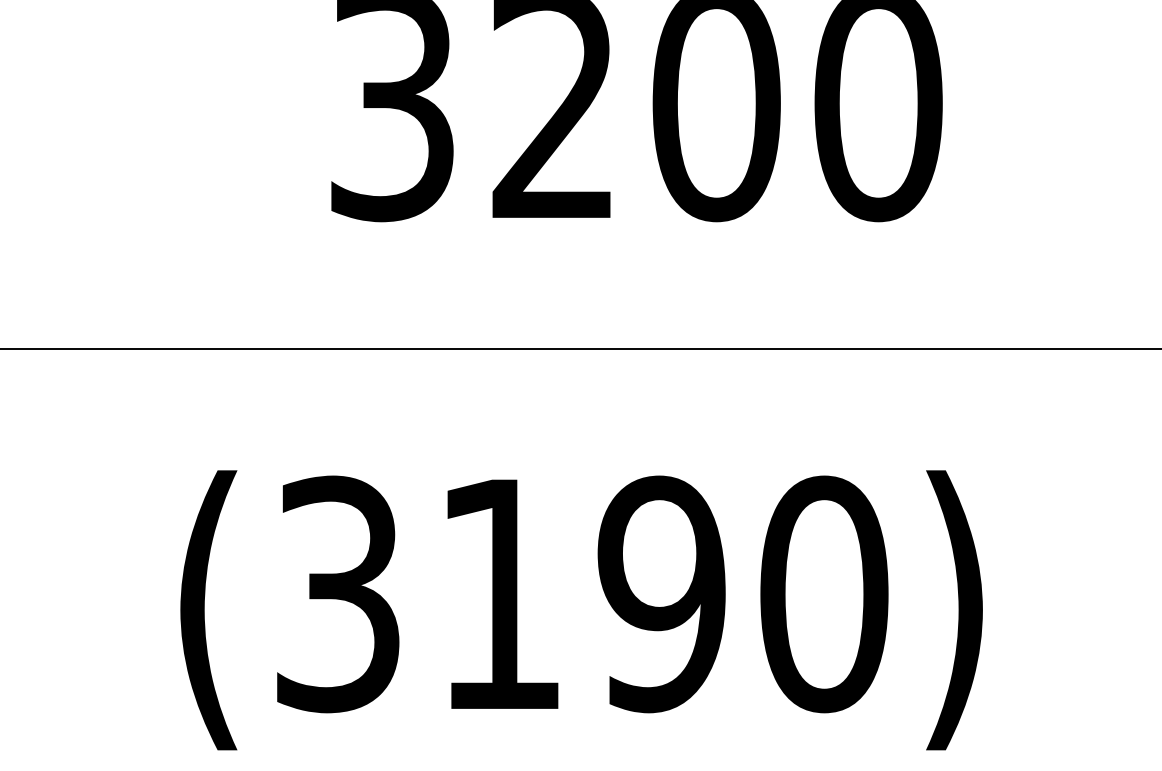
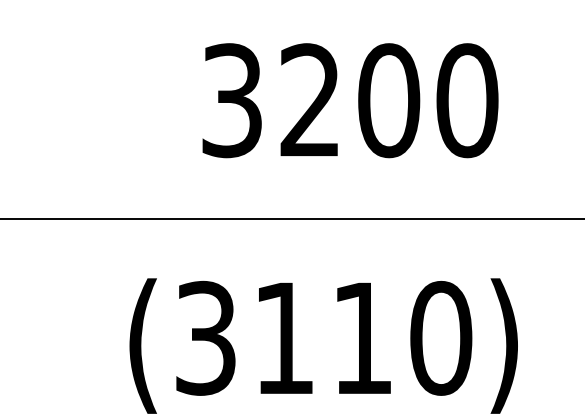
text: (661, 592) -> (362, 337), 3190 -> 3110

